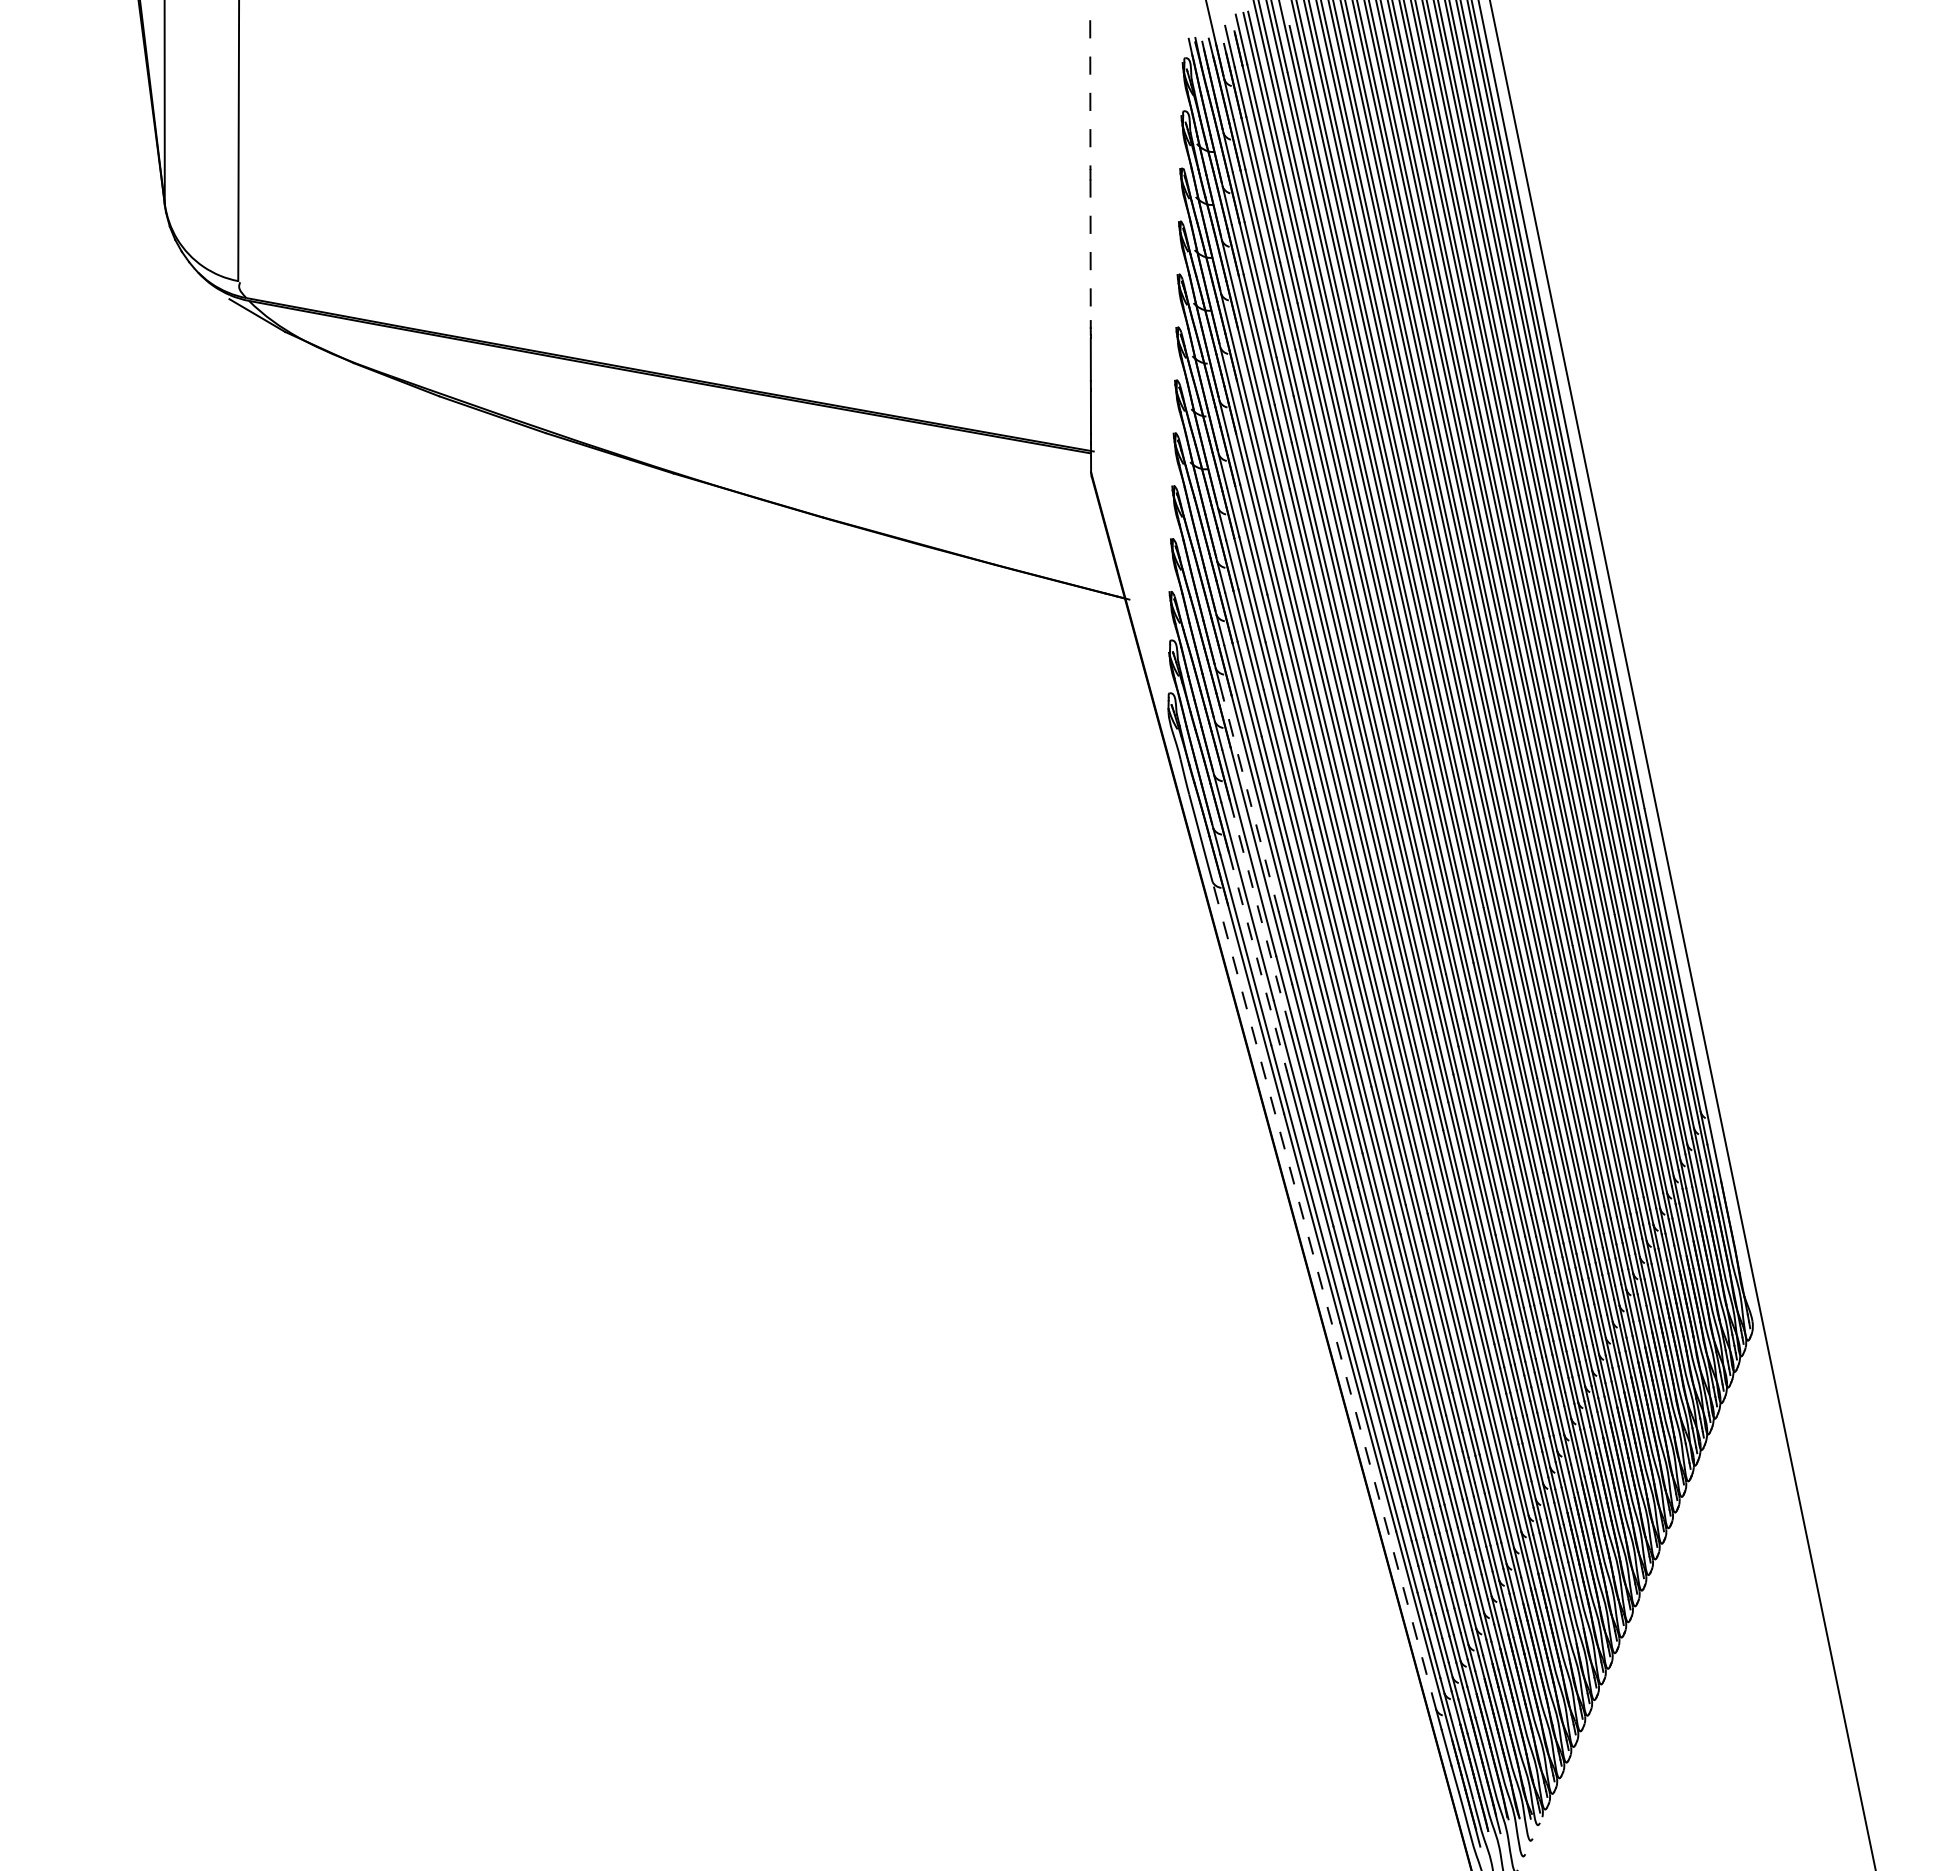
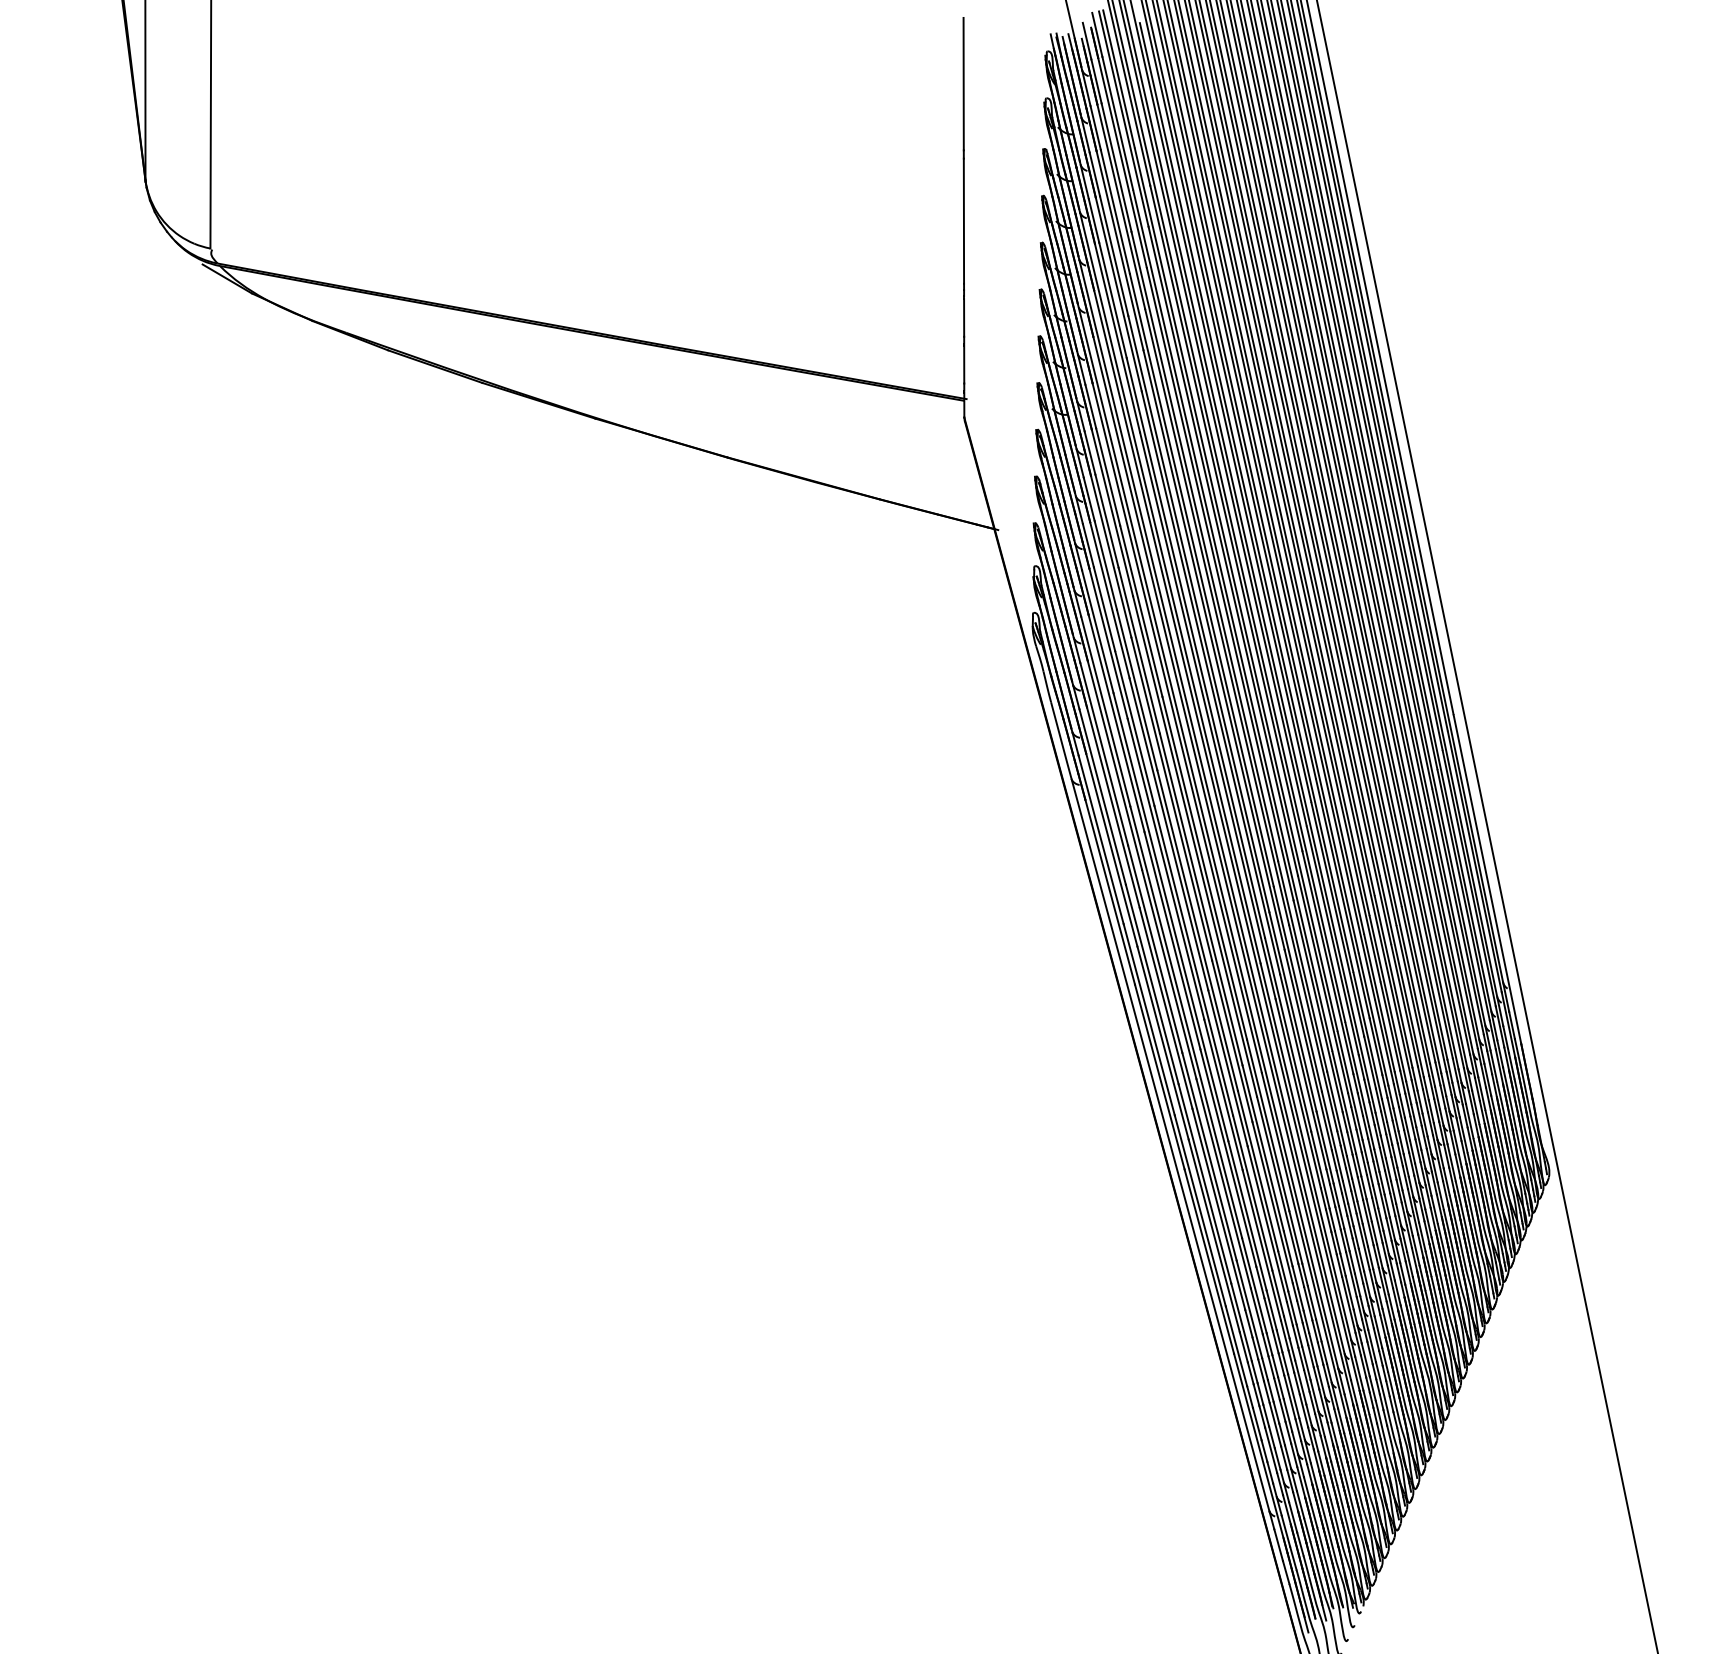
line: (1090, 95) -> (963, 84), dashed -> solid
line: (1090, 250) -> (963, 221), dashed -> solid
line: (1251, 804) -> (1106, 711), dashed -> solid
line: (1259, 914) -> (1113, 808), dashed -> solid
line: (1257, 961) -> (1111, 849), dashed -> solid
line: (1324, 1295) -> (1170, 1145), dashed -> solid

